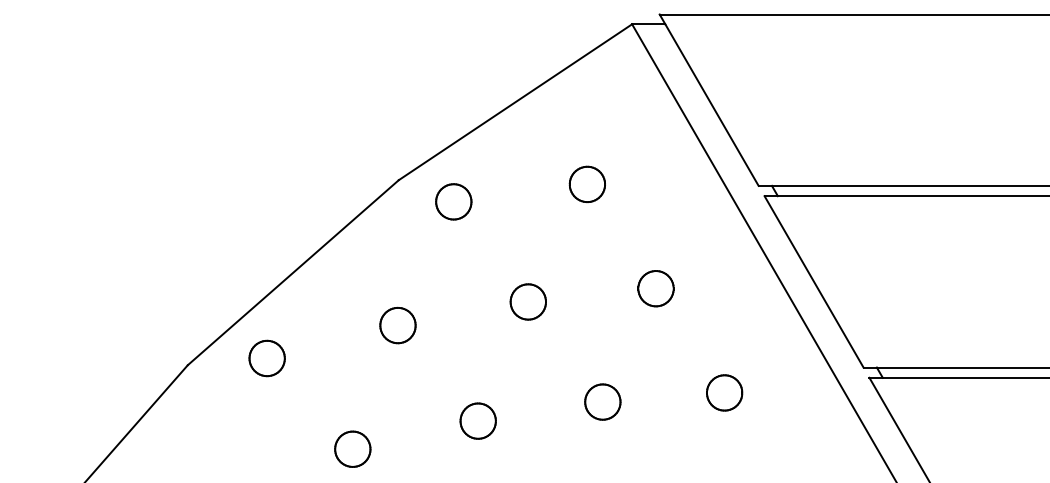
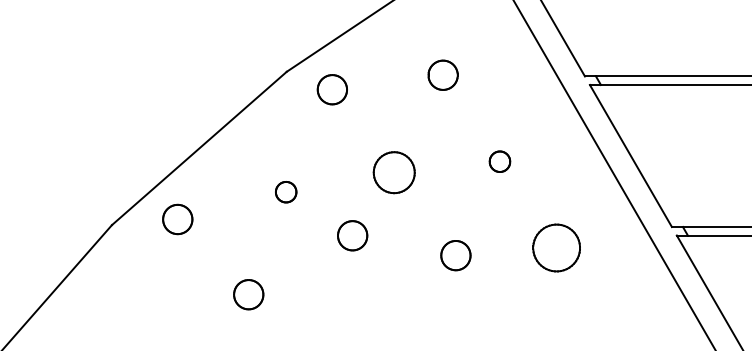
part: (655, 288) -> (499, 161), size x0.7
part: (527, 301) -> (393, 172), size x1.4
part: (397, 325) -> (285, 192), size x0.7
part: (724, 392) -> (556, 247), size x1.6
part: (477, 420) -> (352, 235), moved

